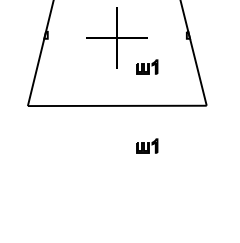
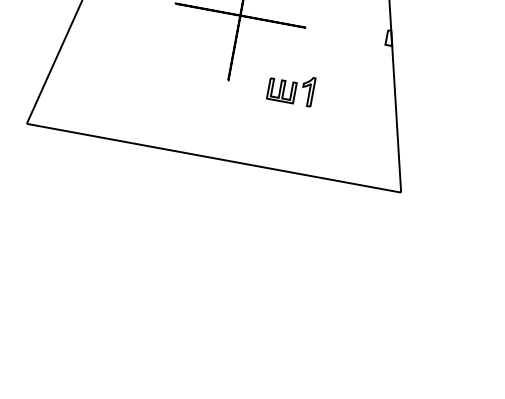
part: (147, 145) -> (261, 252), removed

